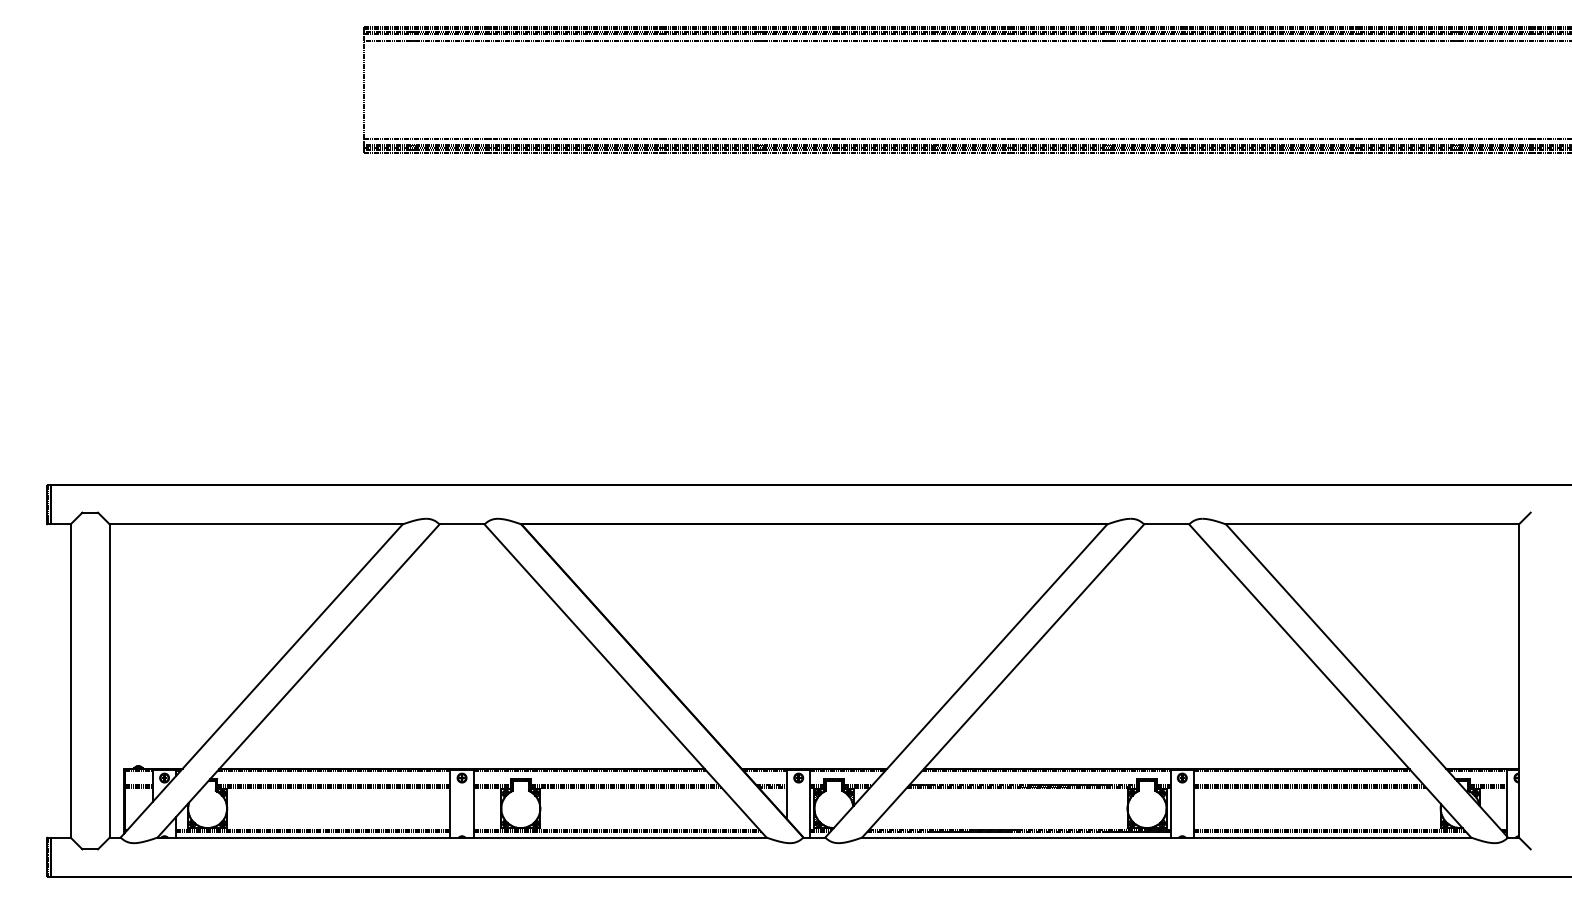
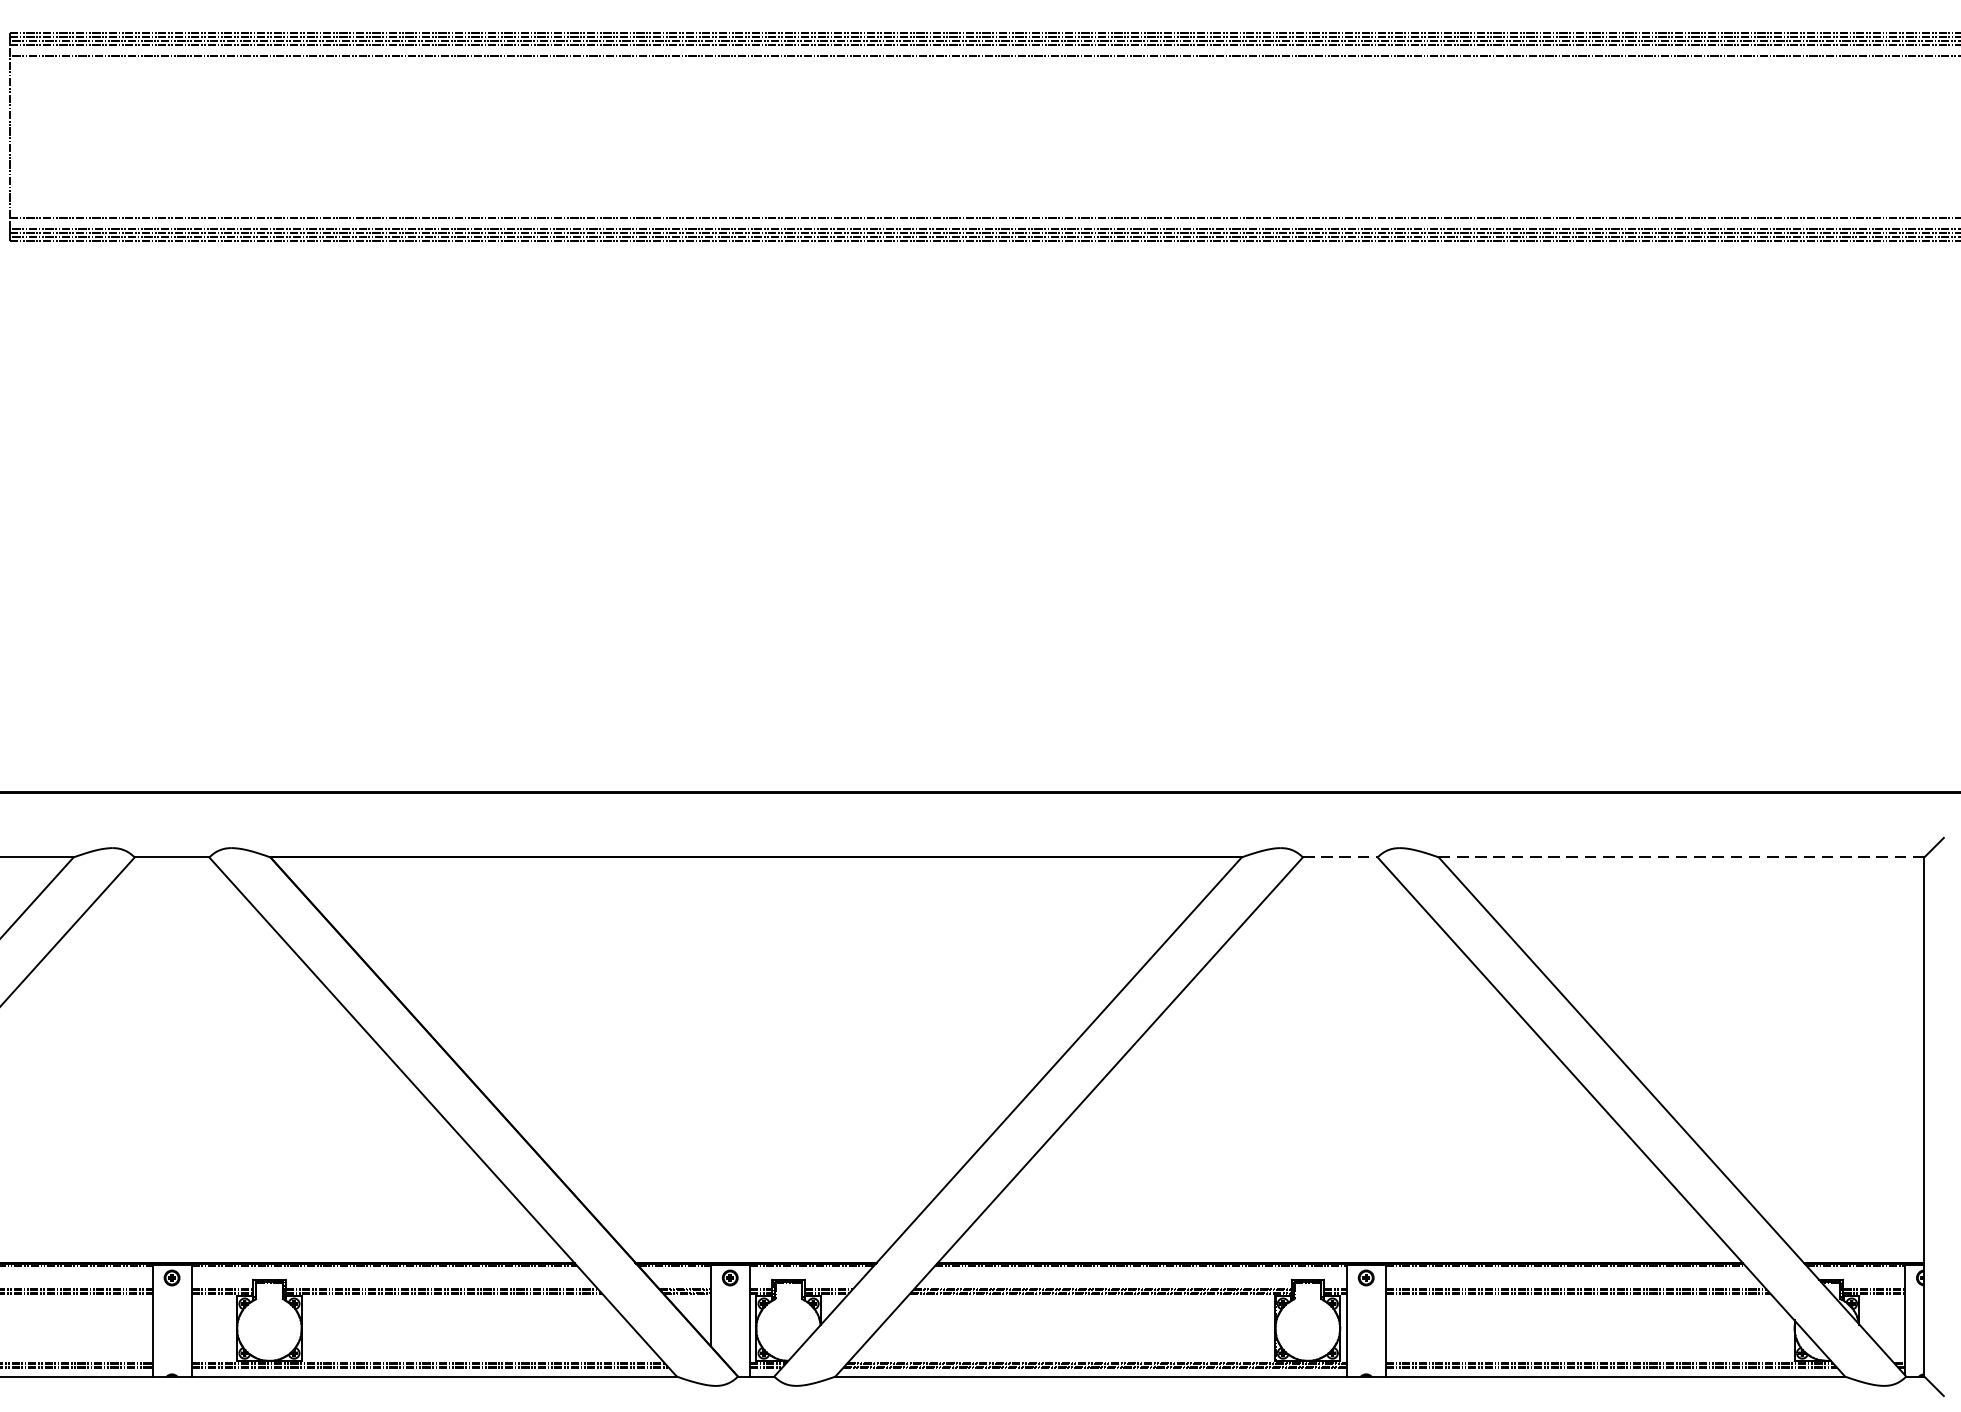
line: (1166, 524) -> (1340, 857), solid -> dashed
line: (1373, 524) -> (1683, 857), solid -> dashed

